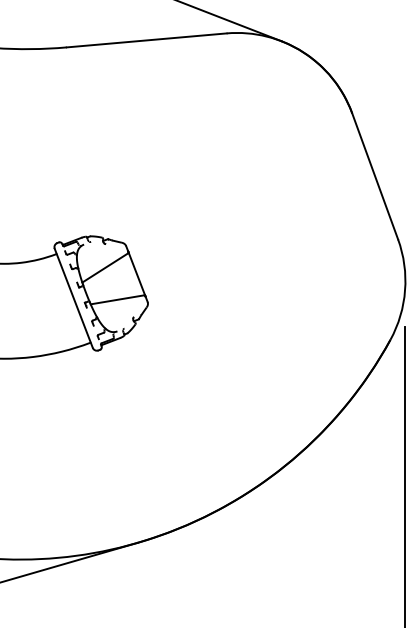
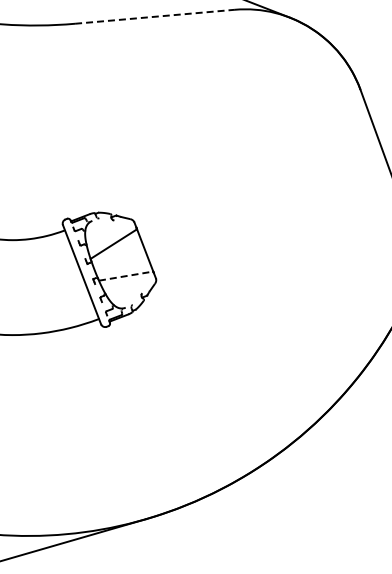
line: (147, 40) -> (155, 16), solid -> dashed
line: (117, 299) -> (125, 275), solid -> dashed

